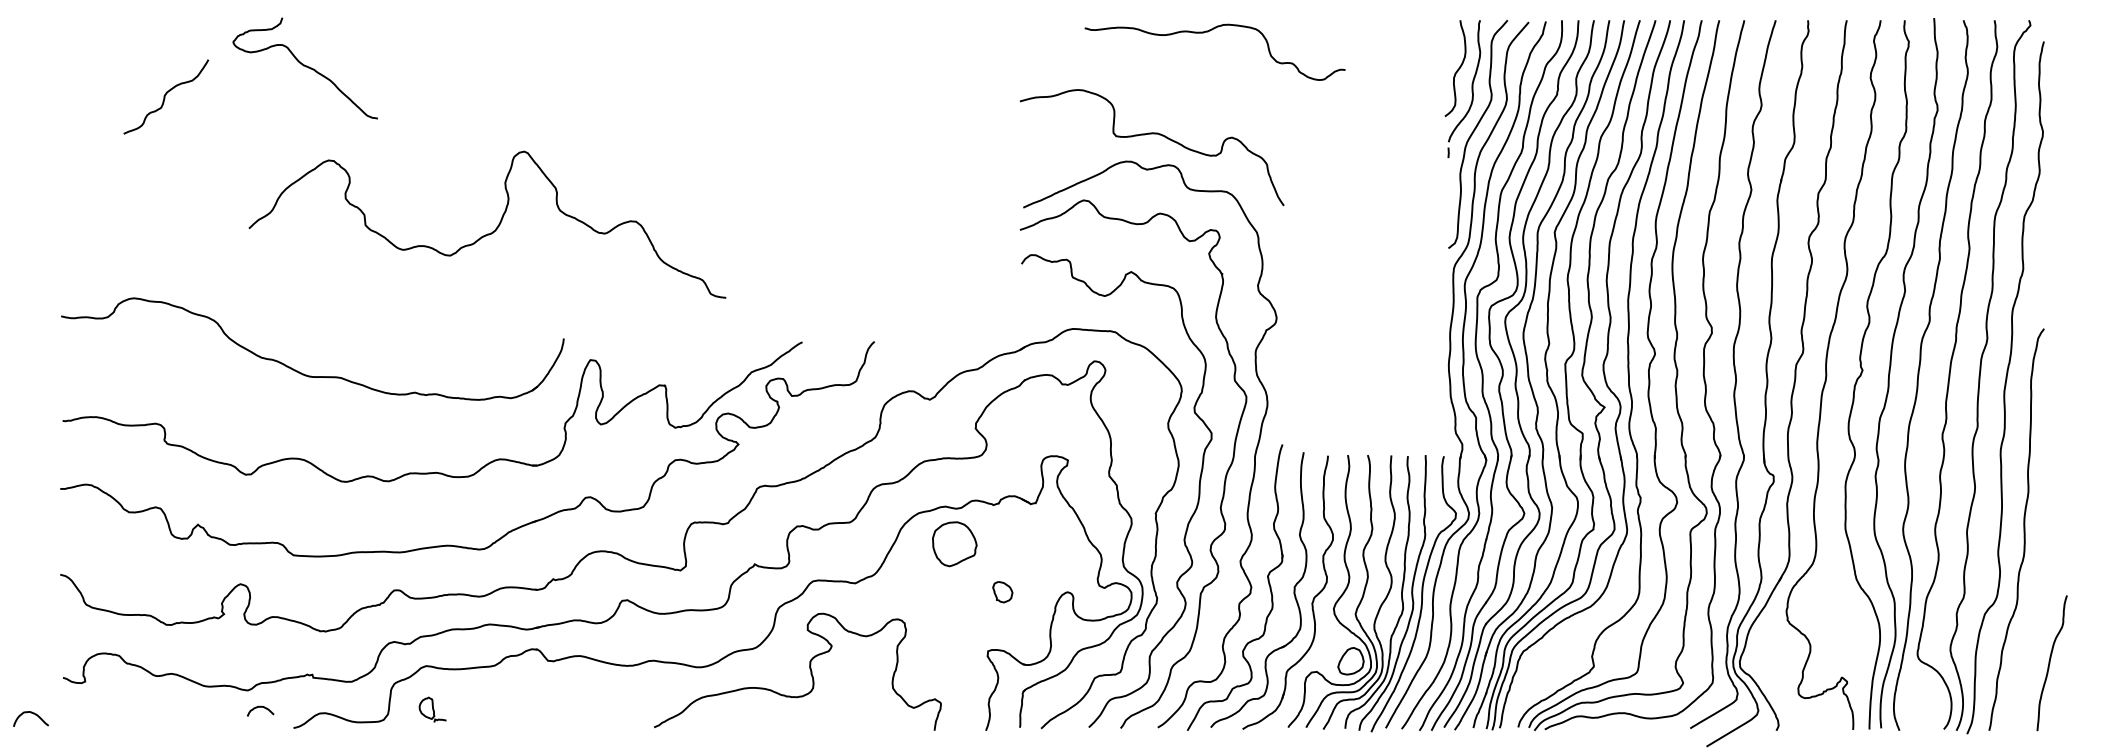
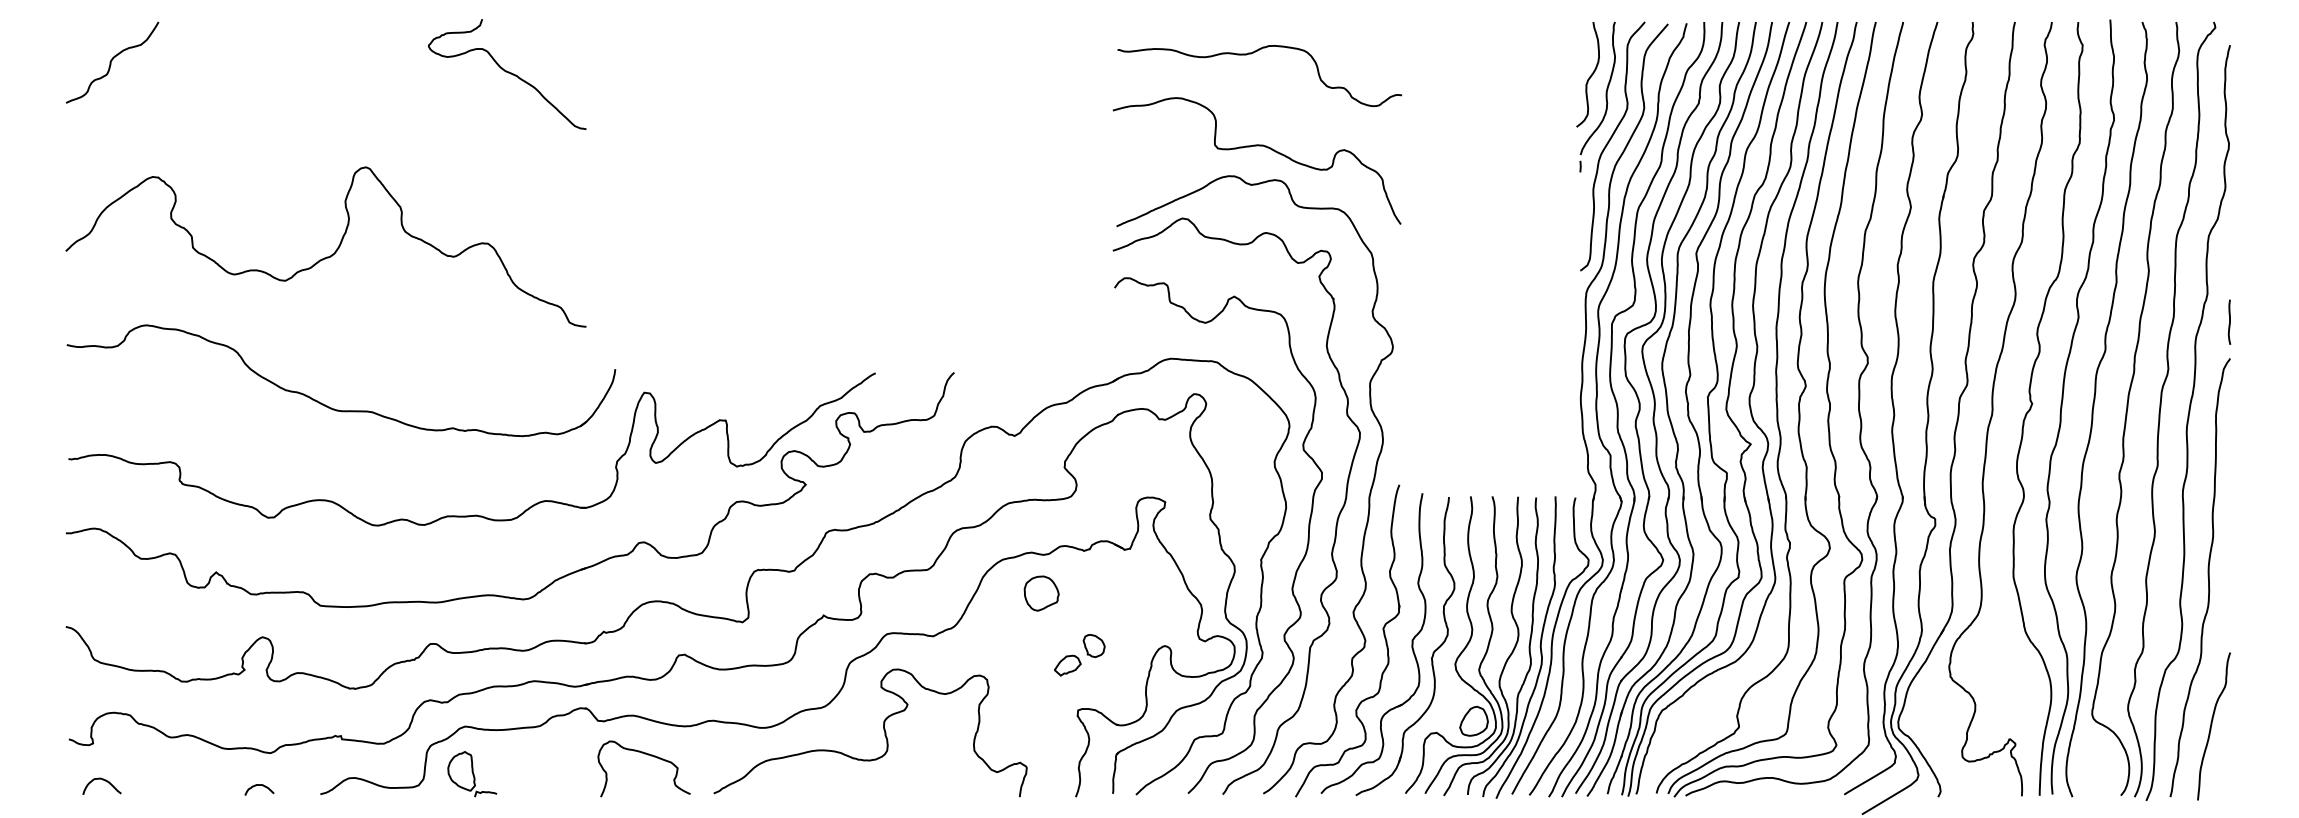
curve: (1207, 32) -> (1251, 54), moved
curve: (306, 67) -> (508, 73), moved
curve: (165, 96) -> (111, 62), moved
curve: (493, 230) -> (332, 253), moved
curve: (2043, 294) -> (2229, 321), added
part: (954, 544) -> (1041, 593), size x0.71
part: (978, 610) -> (1067, 665), added
curve: (2049, 663) -> (2211, 726), moved
curve: (593, 692) -> (647, 755), added
curve: (260, 707) -> (259, 785), moved
part: (432, 710) -> (472, 774), size x1.67
curve: (31, 713) -> (102, 780), moved

